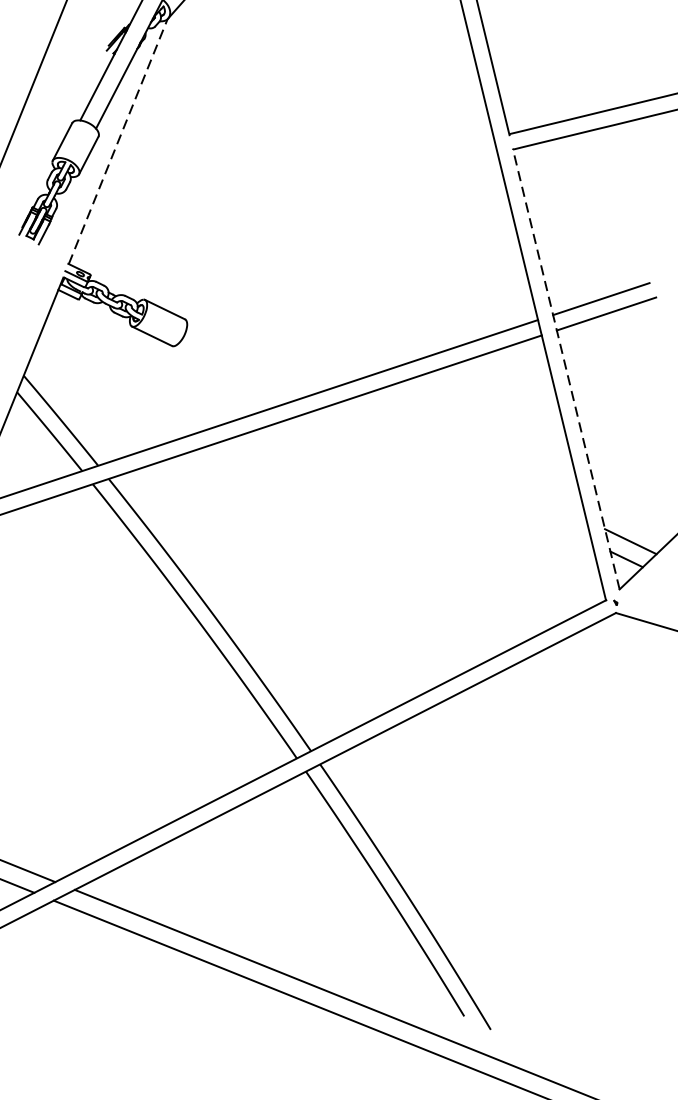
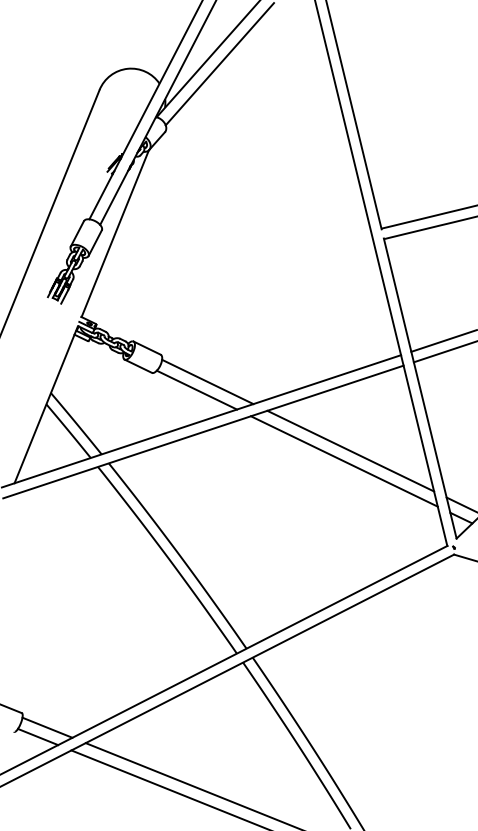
line: (118, 141) -> (115, 233), dashed -> solid
line: (253, 358) -> (207, 381), added
line: (566, 368) -> (420, 388), dashed -> solid
line: (237, 370) -> (196, 389), added
line: (463, 460) -> (350, 450), added
line: (453, 476) -> (343, 461), added

